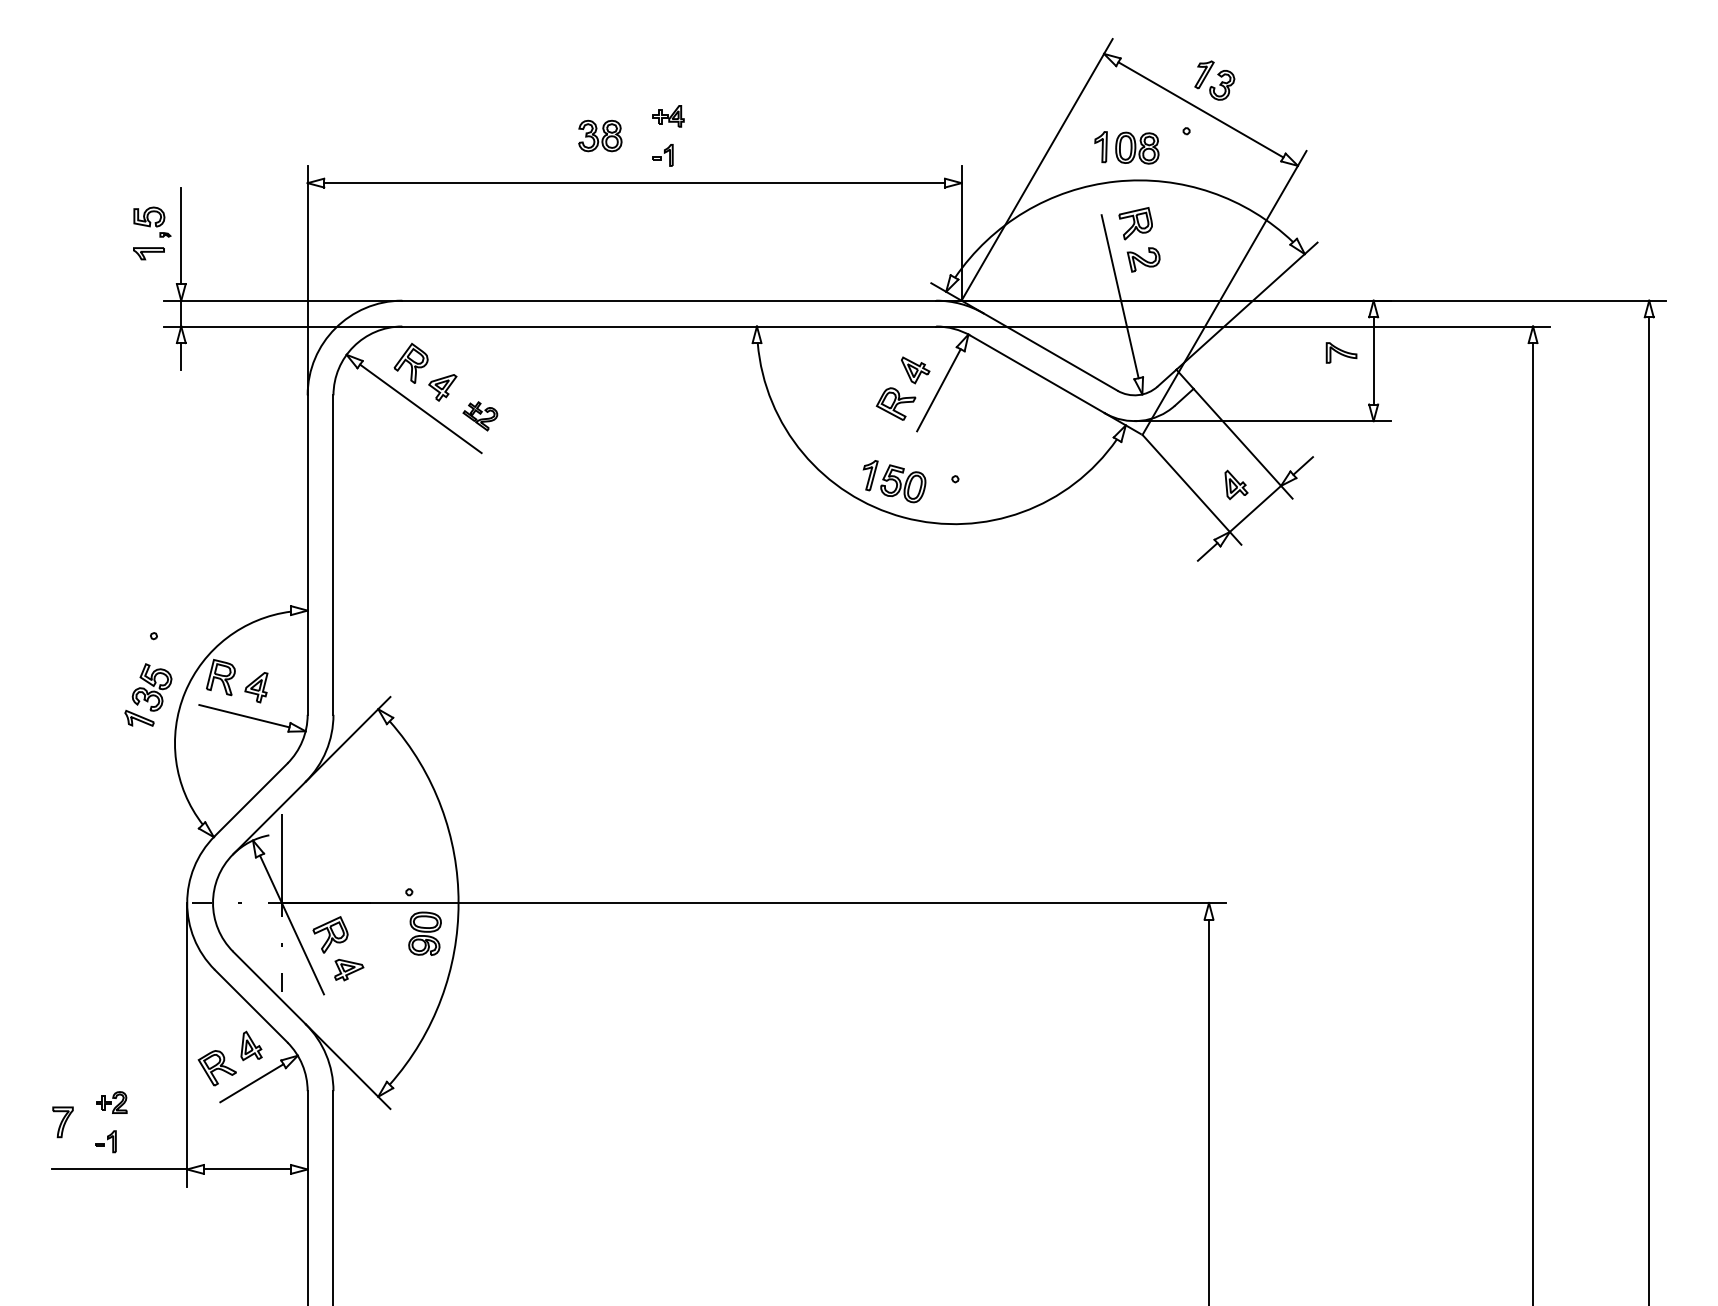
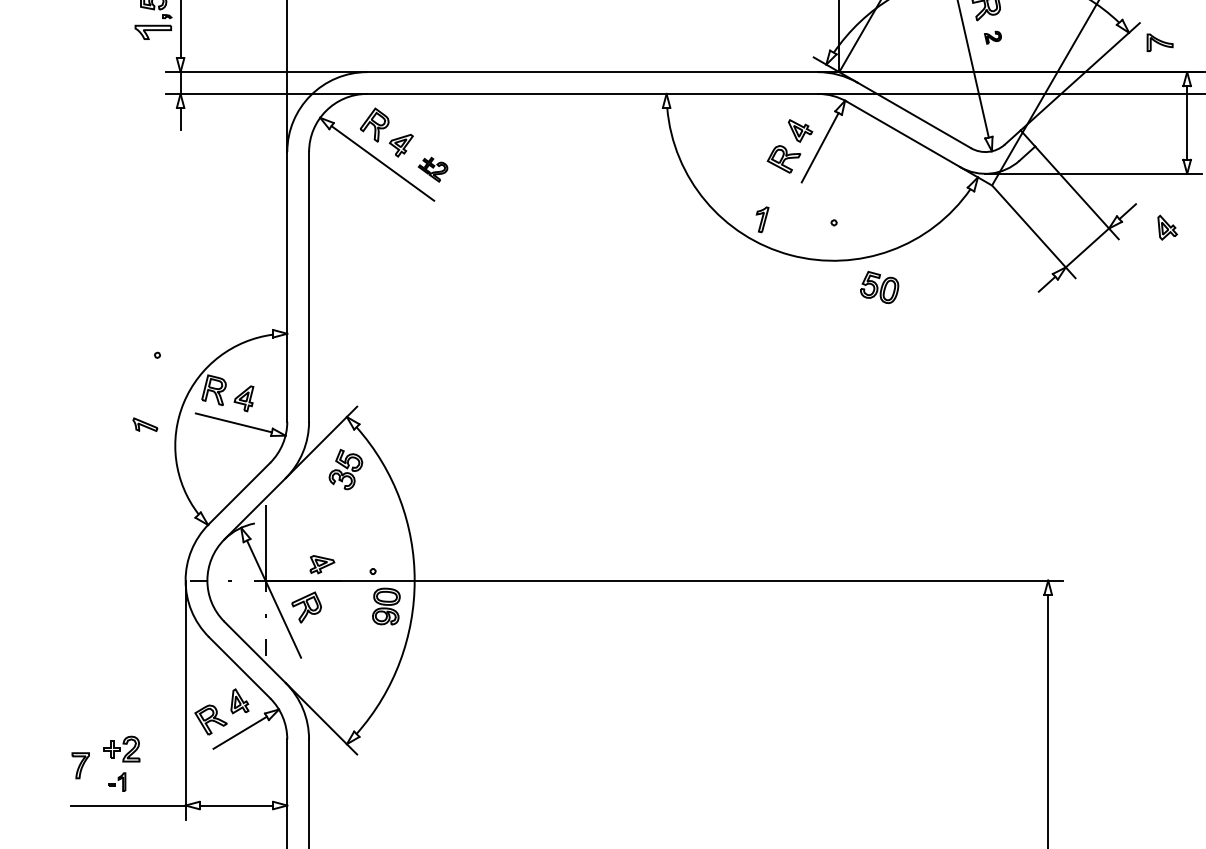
part: (148, 253) -> (152, 32), size x1.4
part: (1143, 259) -> (992, 37), size x0.6
part: (1341, 352) -> (1160, 42), moved
part: (903, 483) -> (879, 287), moved
part: (1236, 484) -> (1167, 227), moved
part: (151, 687) -> (345, 469), moved
part: (349, 970) -> (322, 564), moved
part: (111, 1102) -> (121, 749), size x1.4

